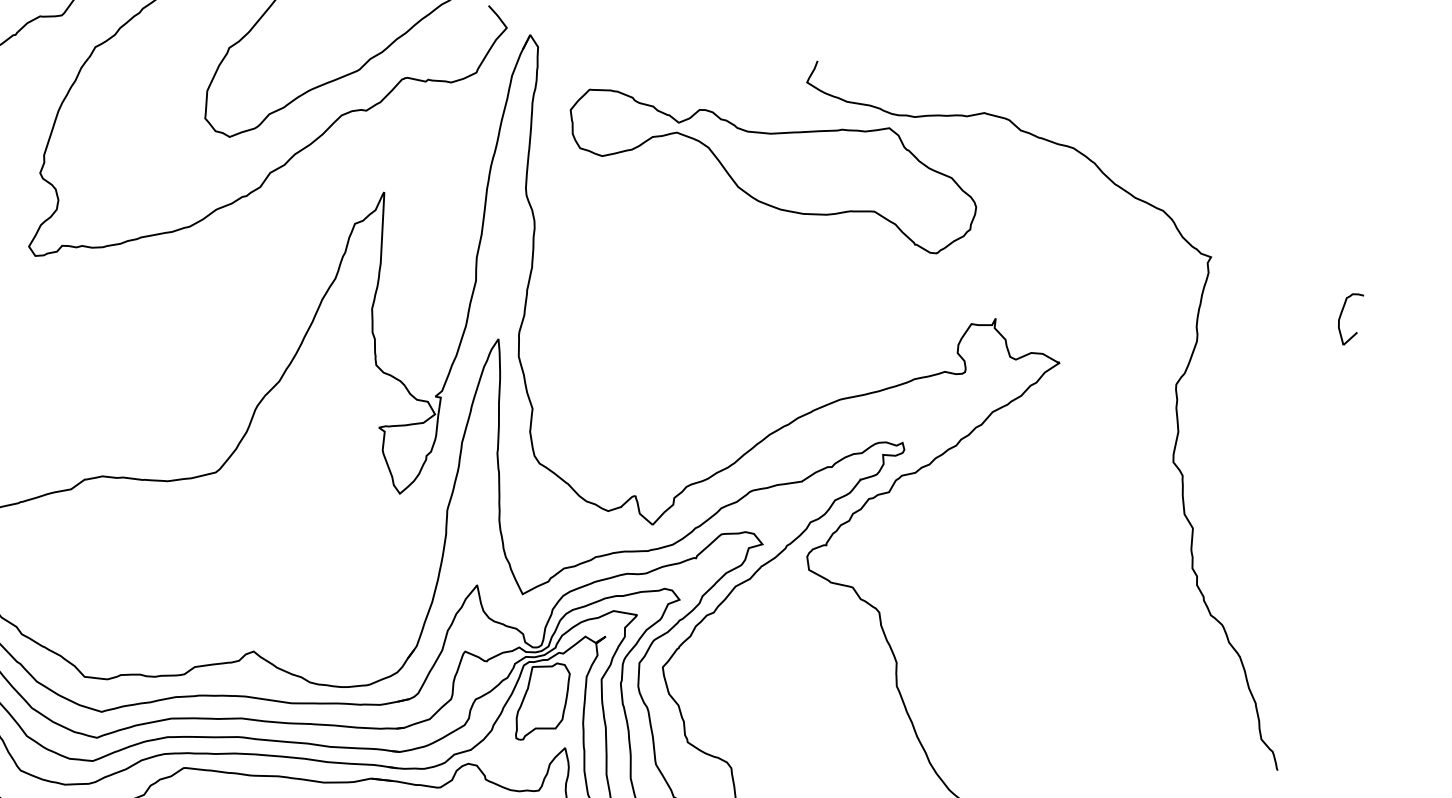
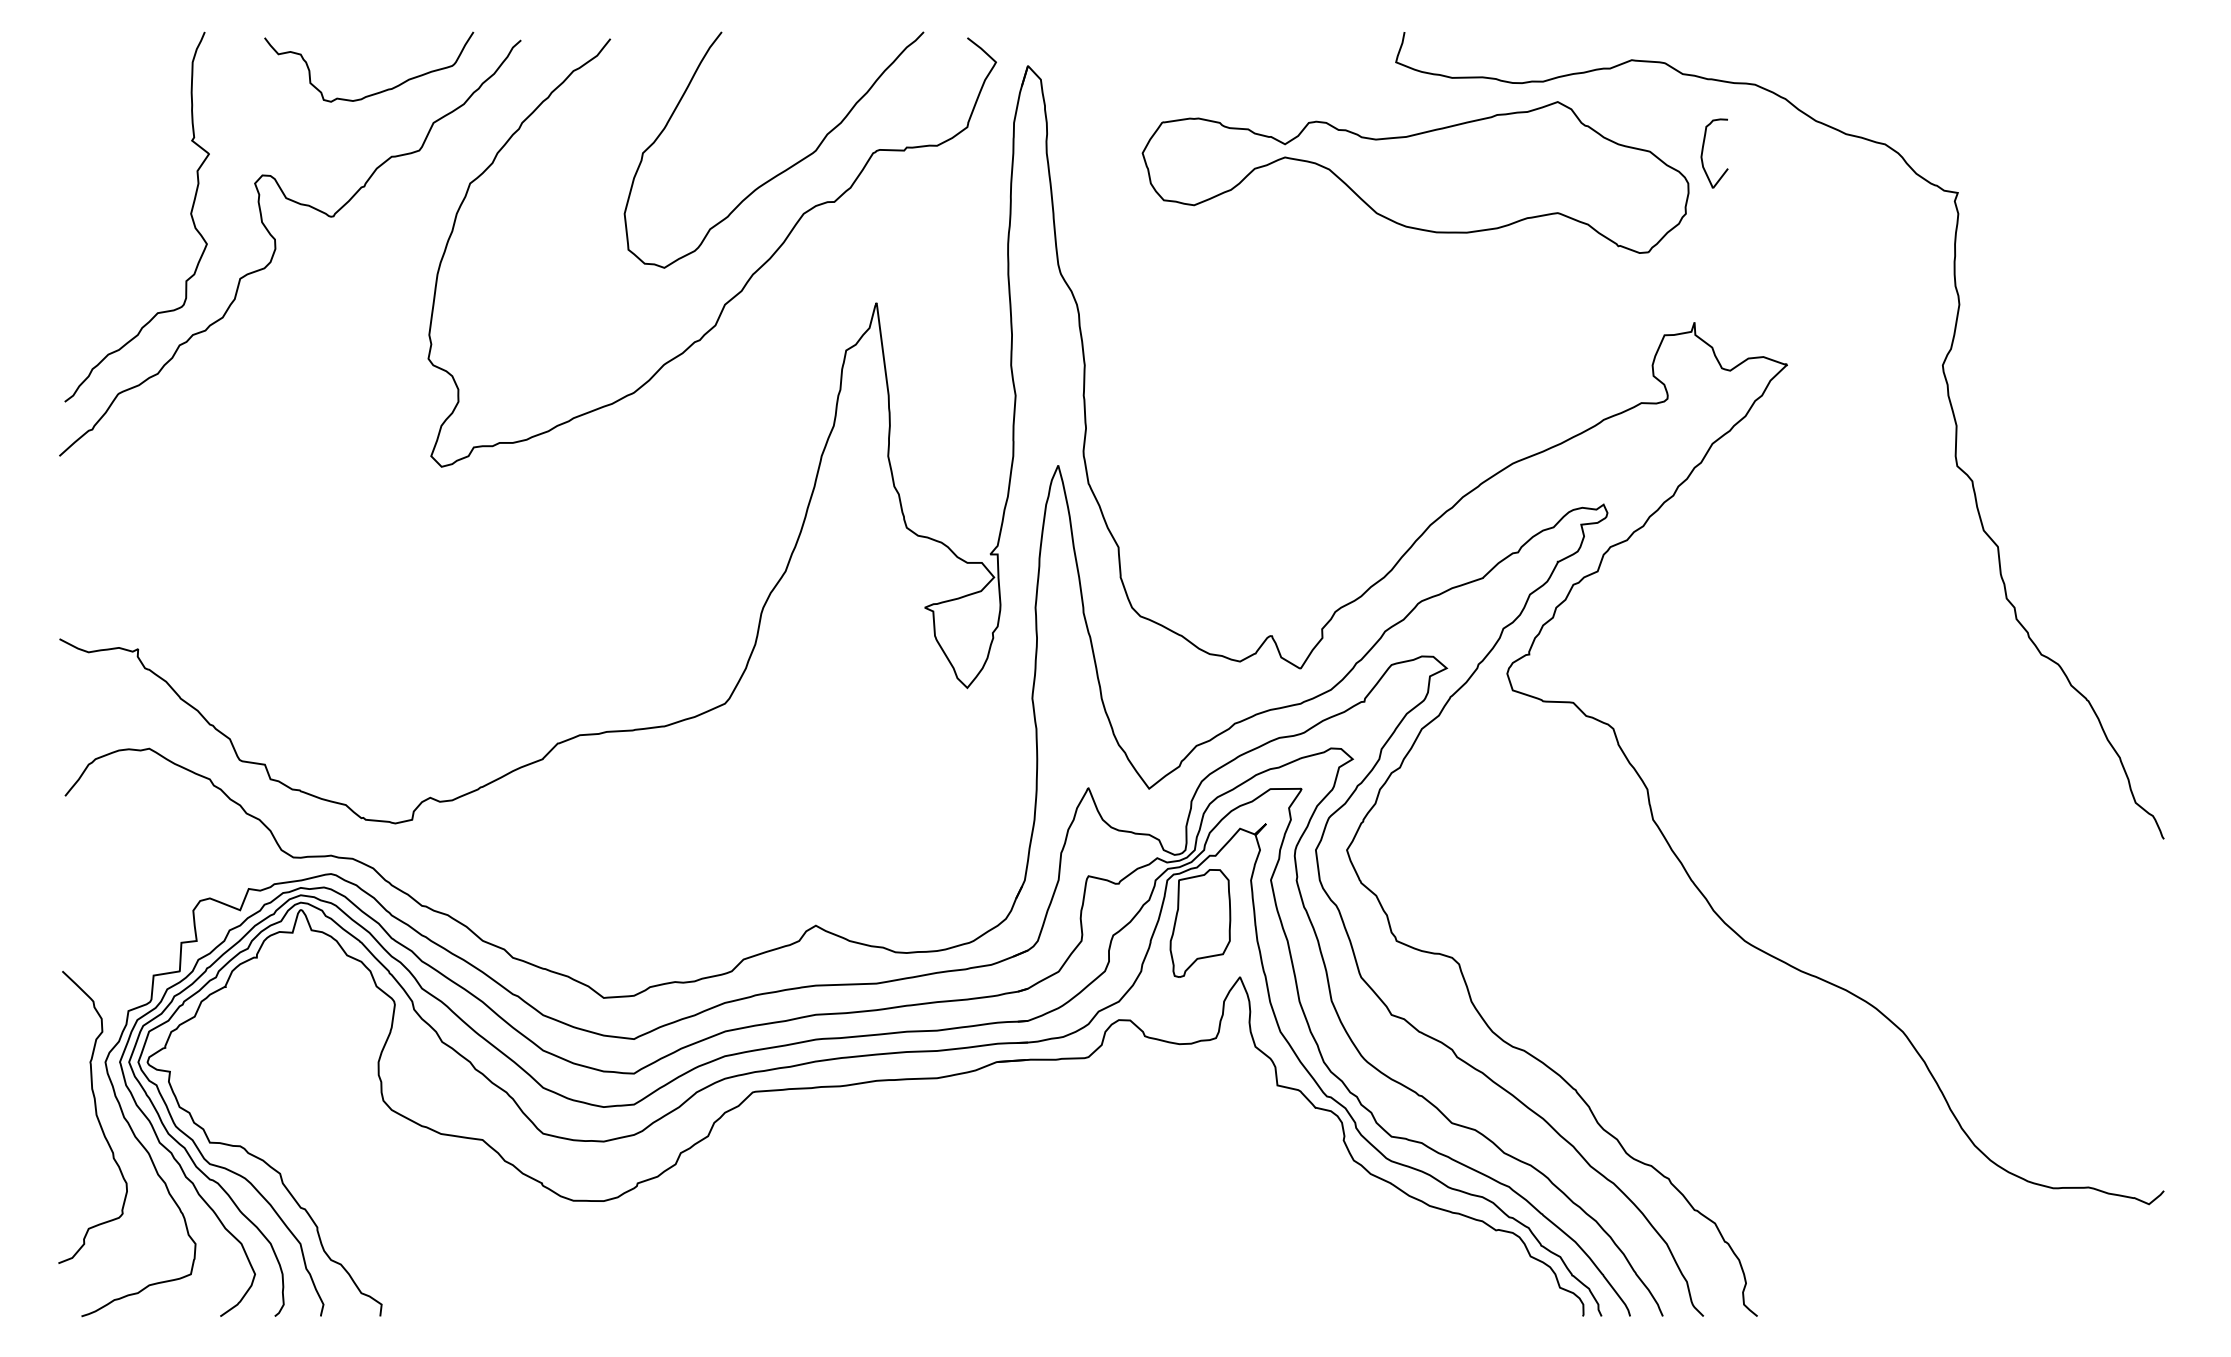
part: (772, 165) -> (1415, 177), moved
part: (1341, 316) -> (1703, 151), moved

